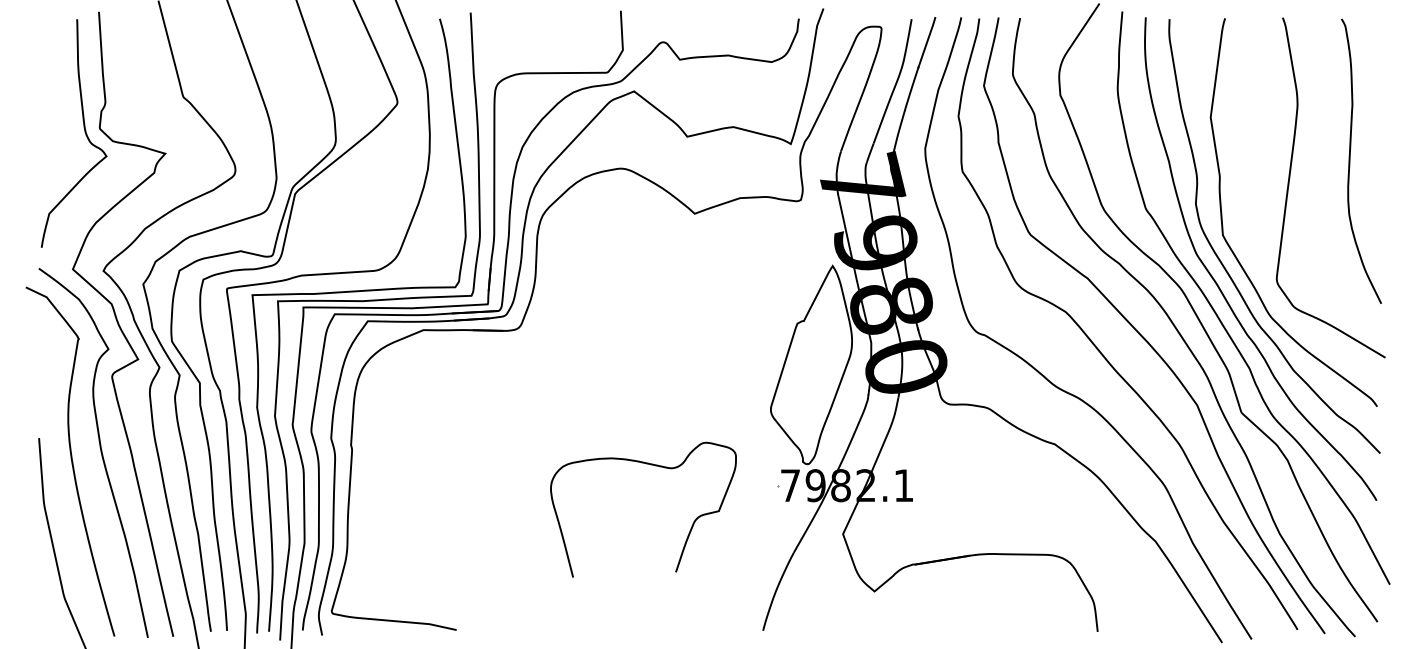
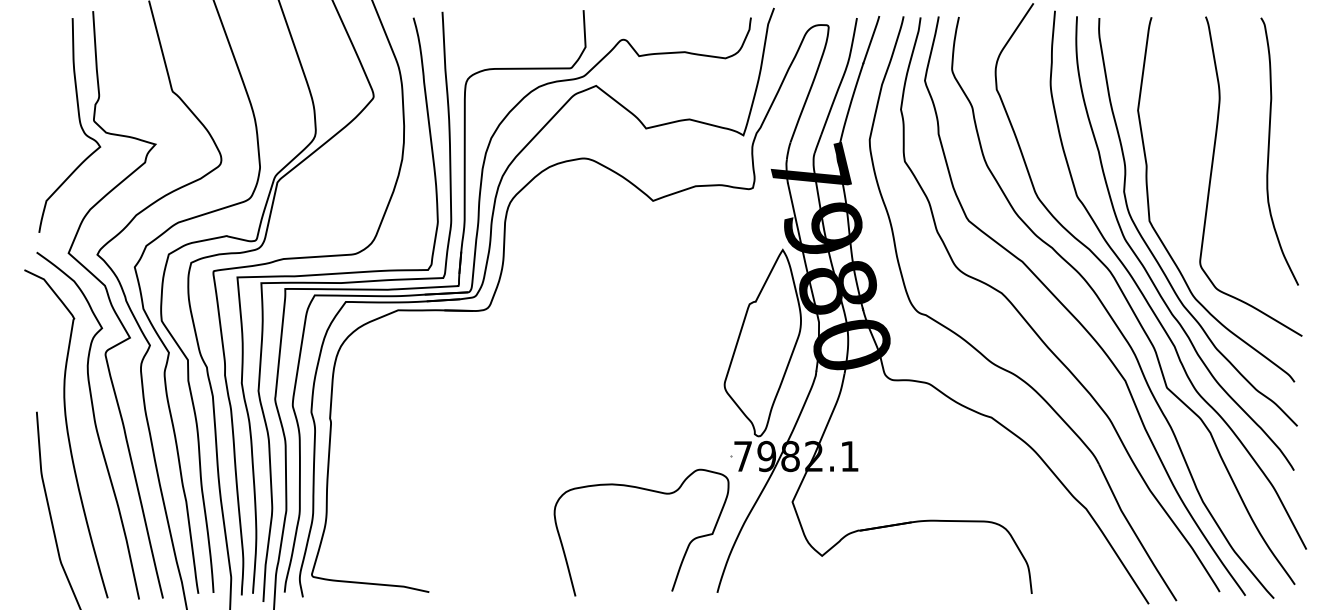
curve: (650, 465) -> (648, 491), moved

